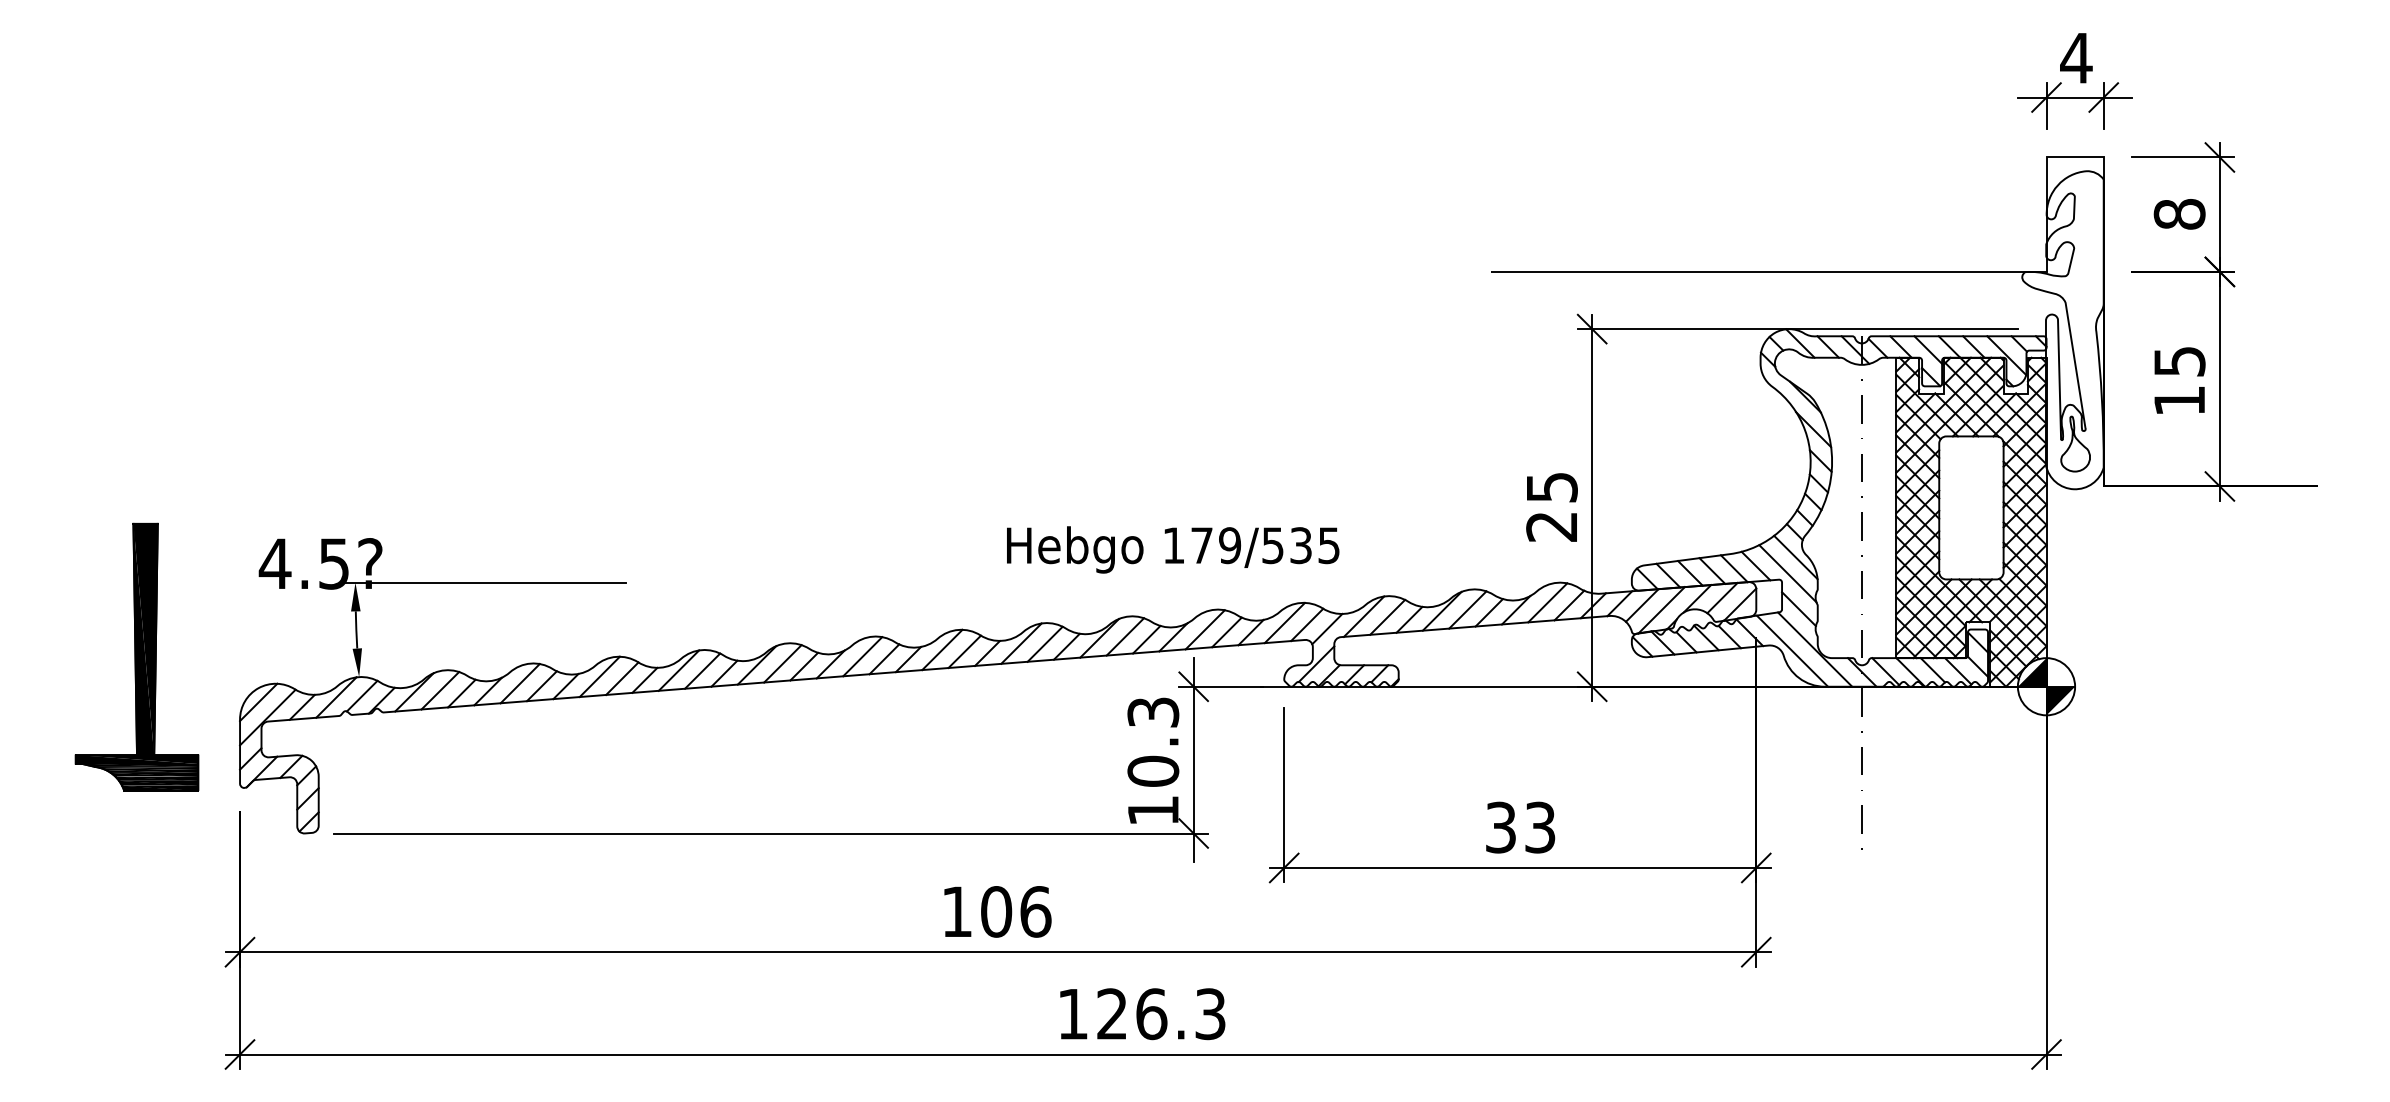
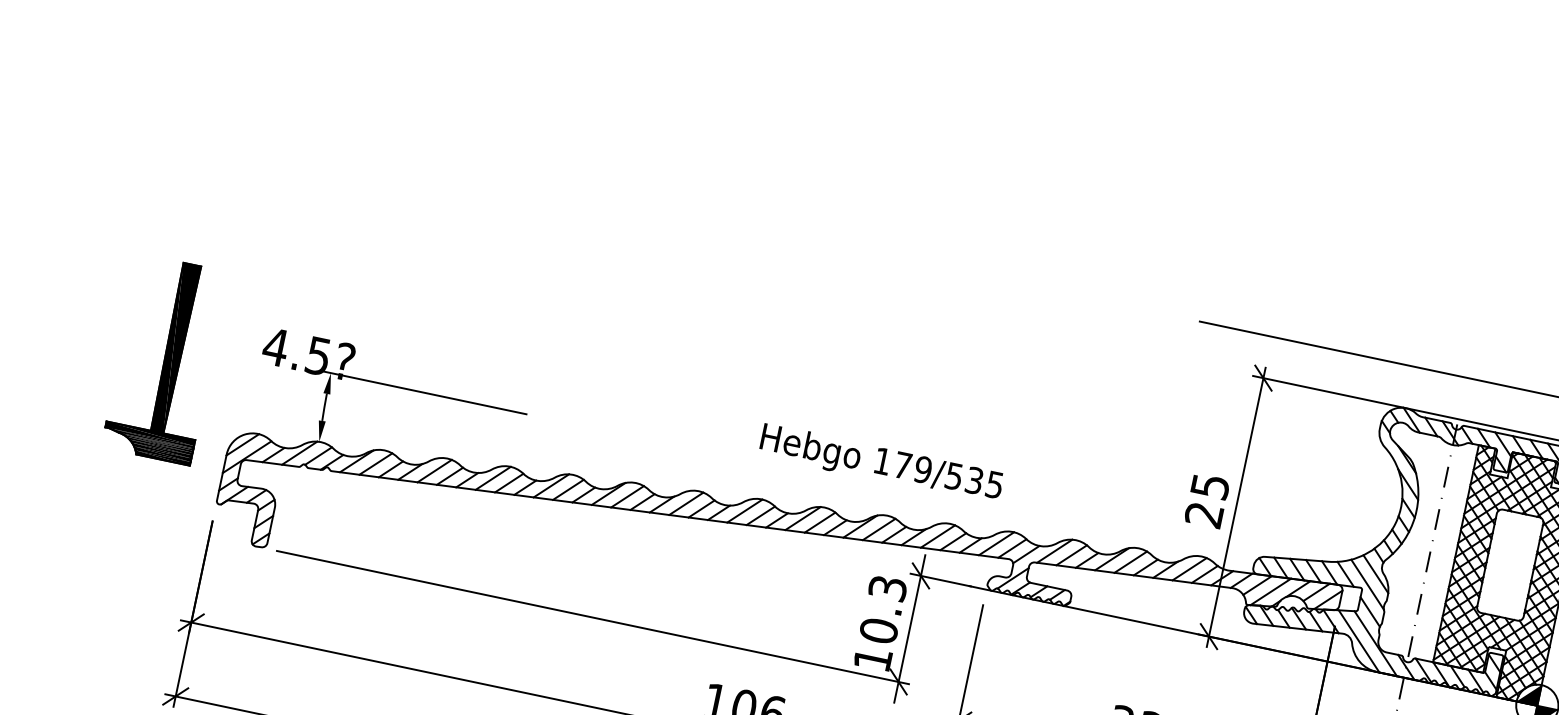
text: (1173, 549) -> (881, 464), moved
part: (136, 656) -> (165, 359), moved

